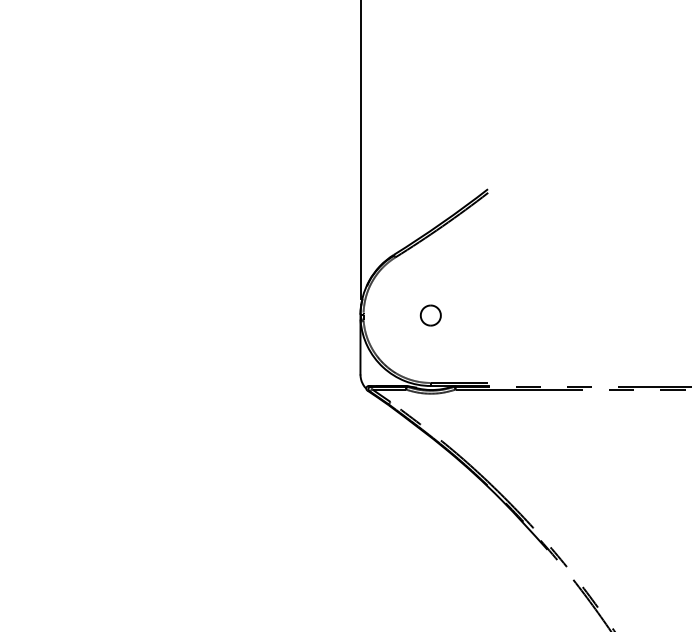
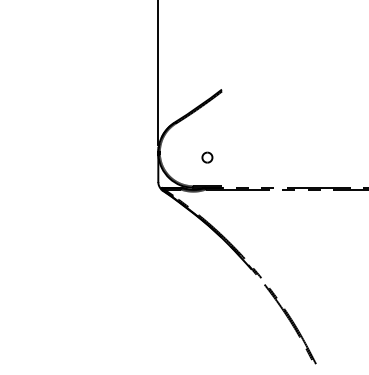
part: (430, 315) -> (207, 157), moved

